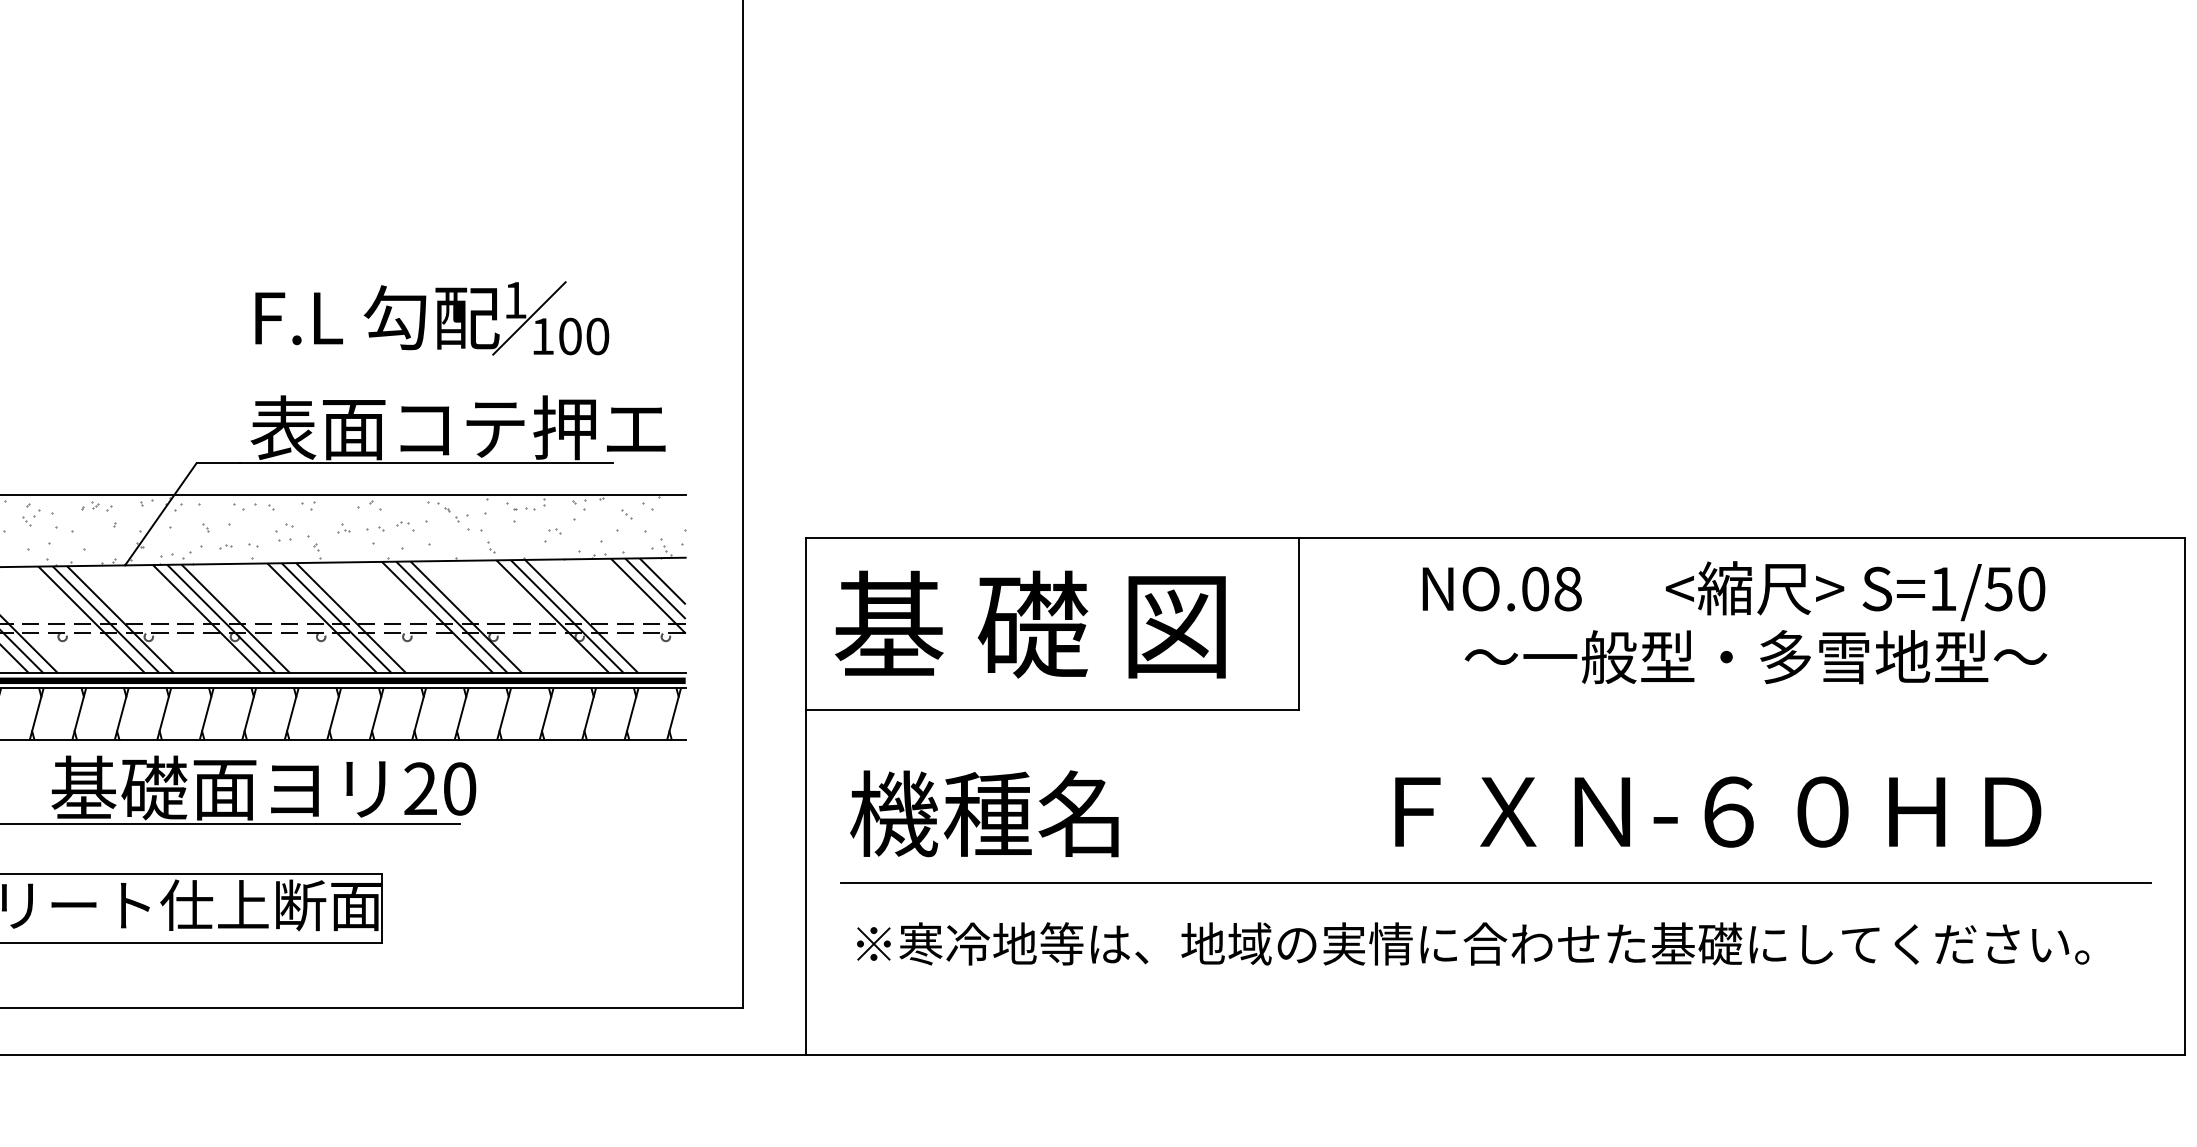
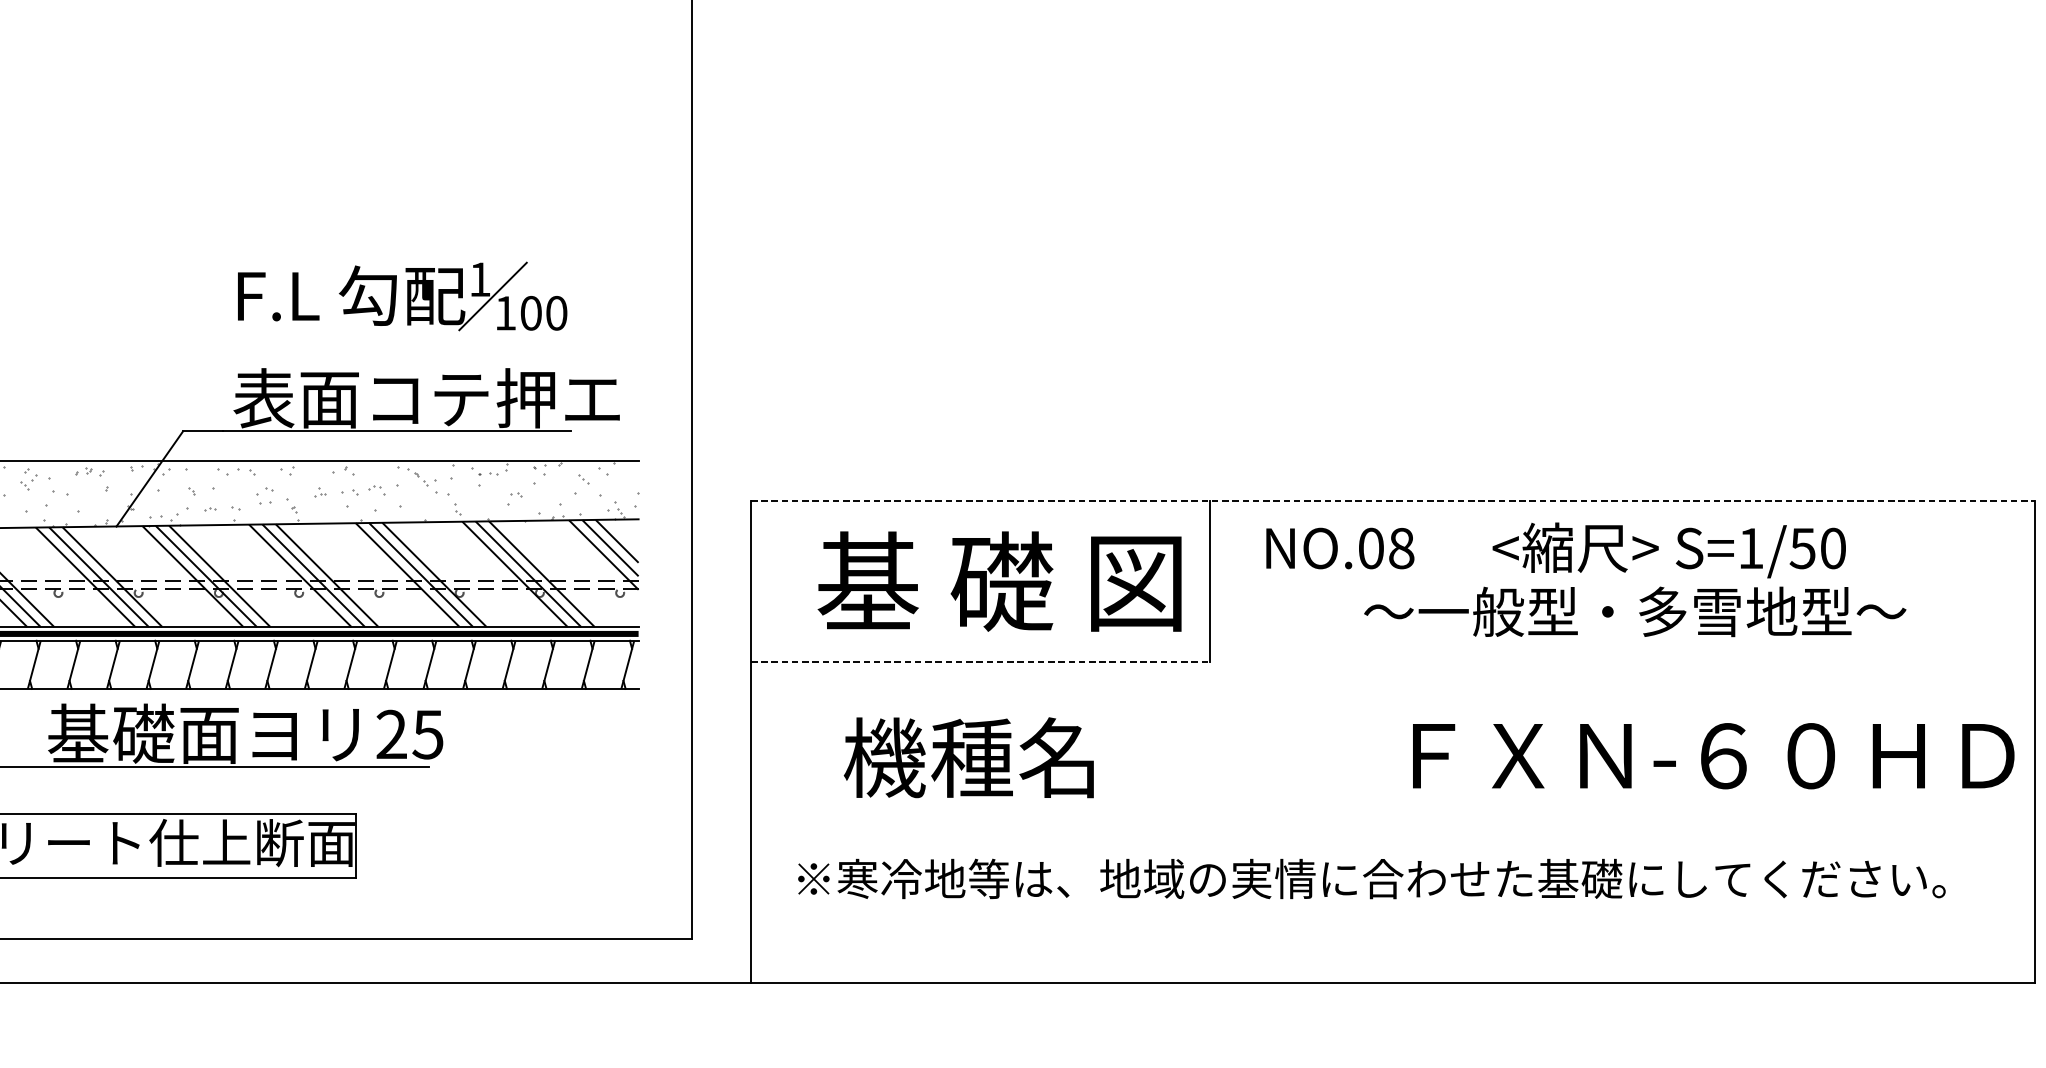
line: (1496, 538) -> (1393, 501), solid -> dashed
text: (1733, 591) -> (1555, 550), moved
text: (1030, 624) -> (999, 581), moved
line: (1053, 710) -> (981, 661), solid -> dashed
text: (459, 788) -> (427, 734), 20 -> 25
text: (1718, 811) -> (1713, 755), moved
text: (984, 813) -> (968, 757), moved
line: (1495, 882) -> (1392, 821), removed

